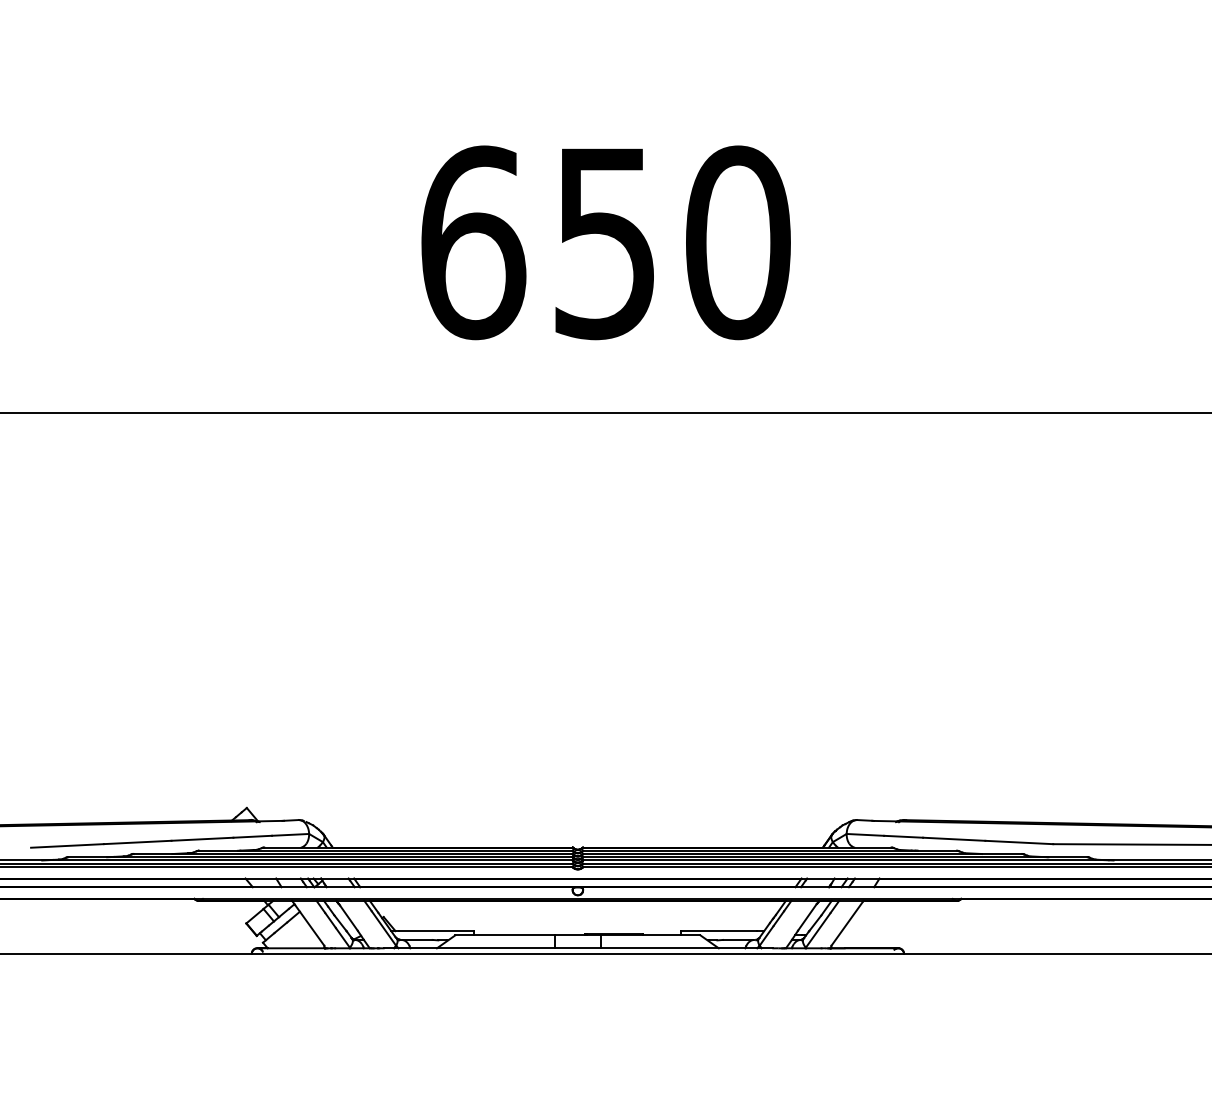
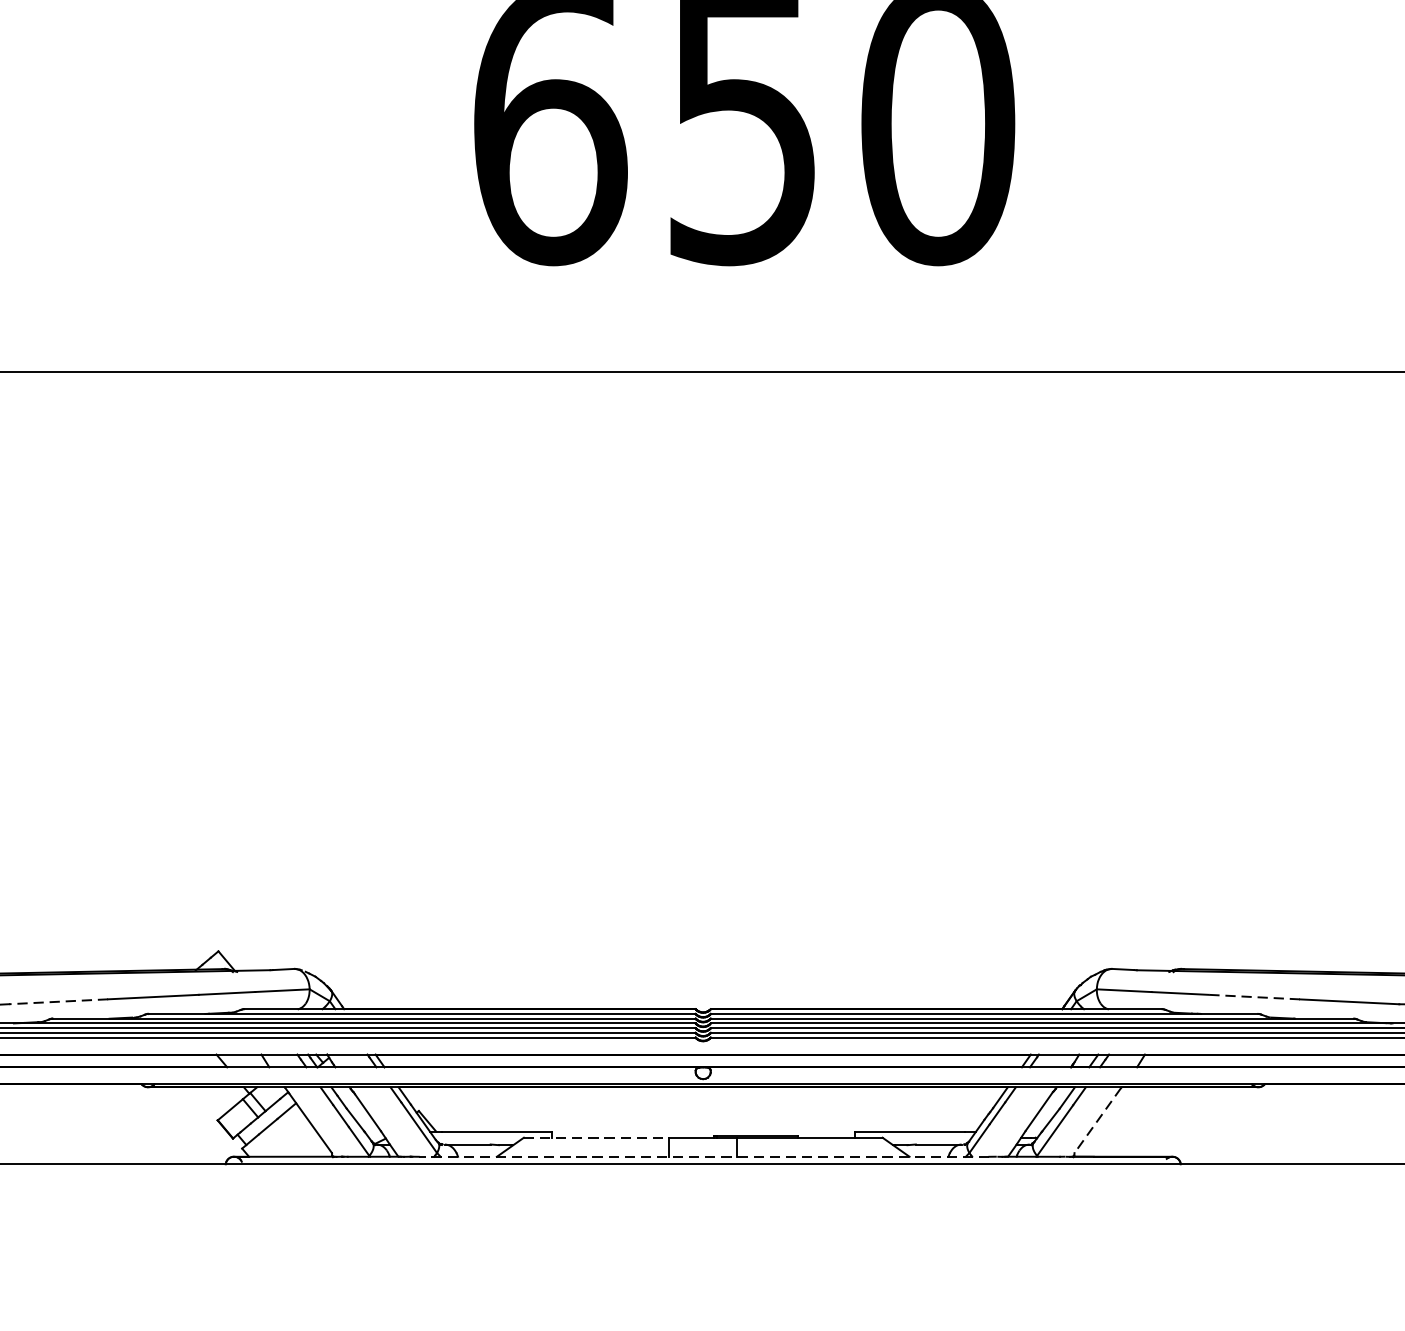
line: (953, 839) -> (1253, 997), solid -> dashed
line: (137, 842) -> (58, 1001), solid -> dashed
line: (847, 923) -> (1098, 1120), solid -> dashed
line: (505, 935) -> (597, 1138), solid -> dashed
line: (578, 948) -> (704, 1157), solid -> dashed

